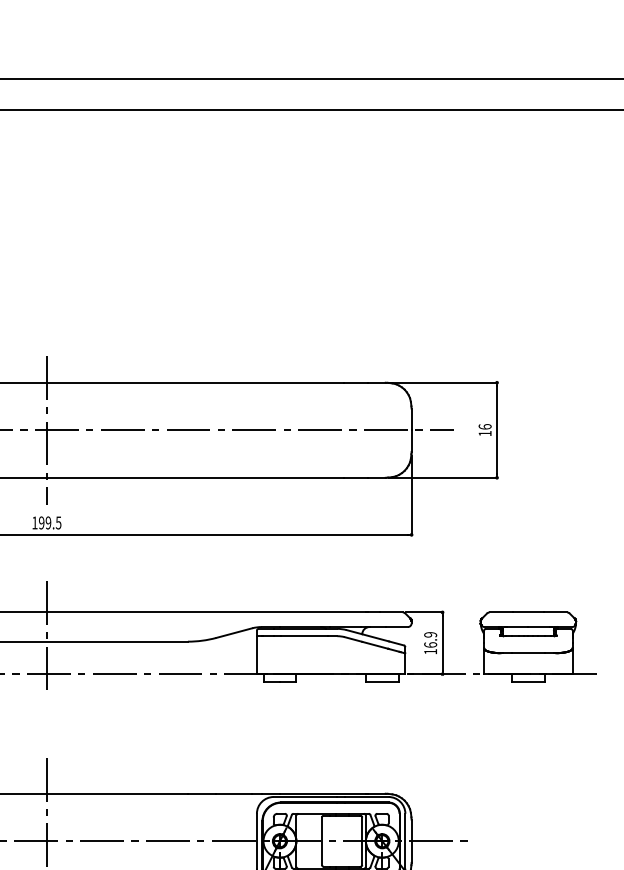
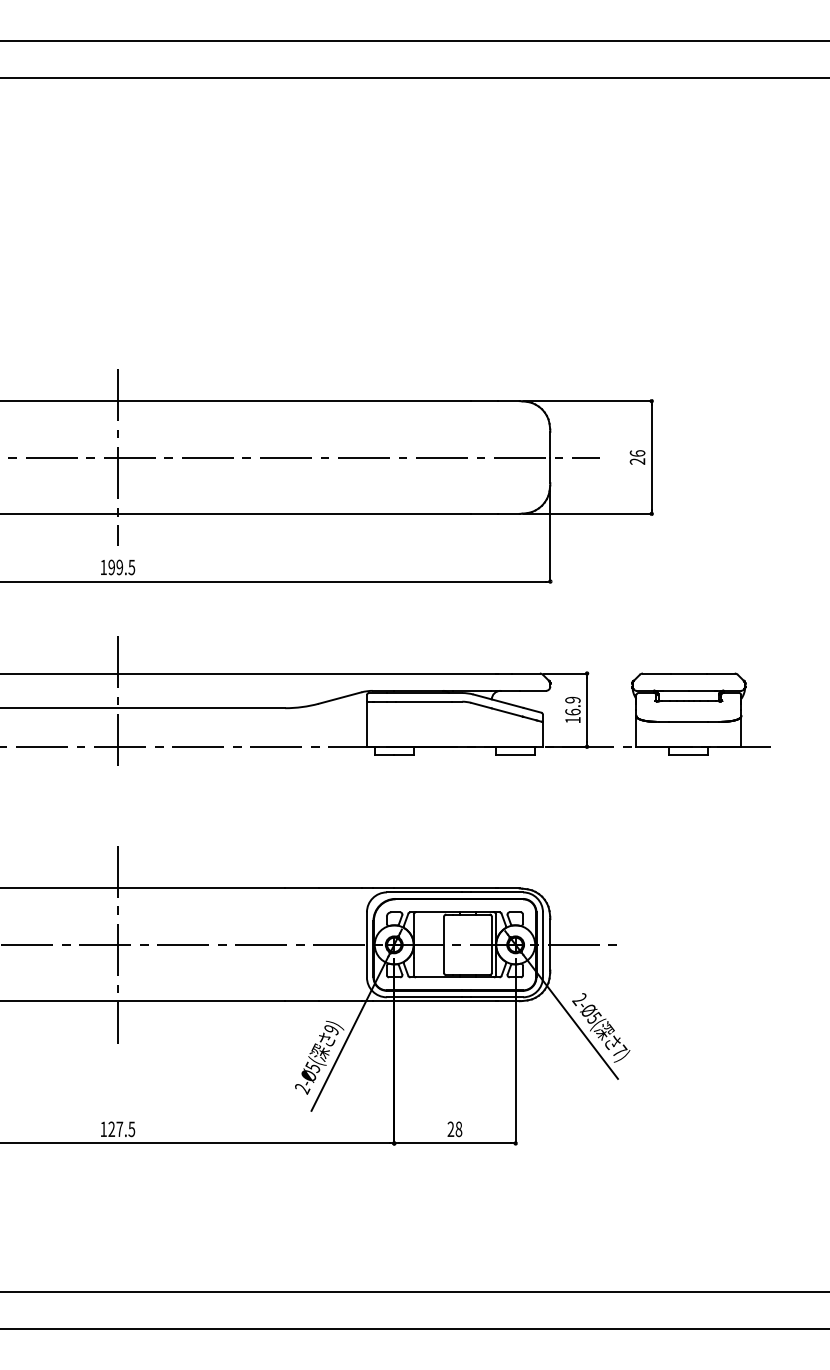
text: (485, 433) -> (637, 461), 16 -> 26

